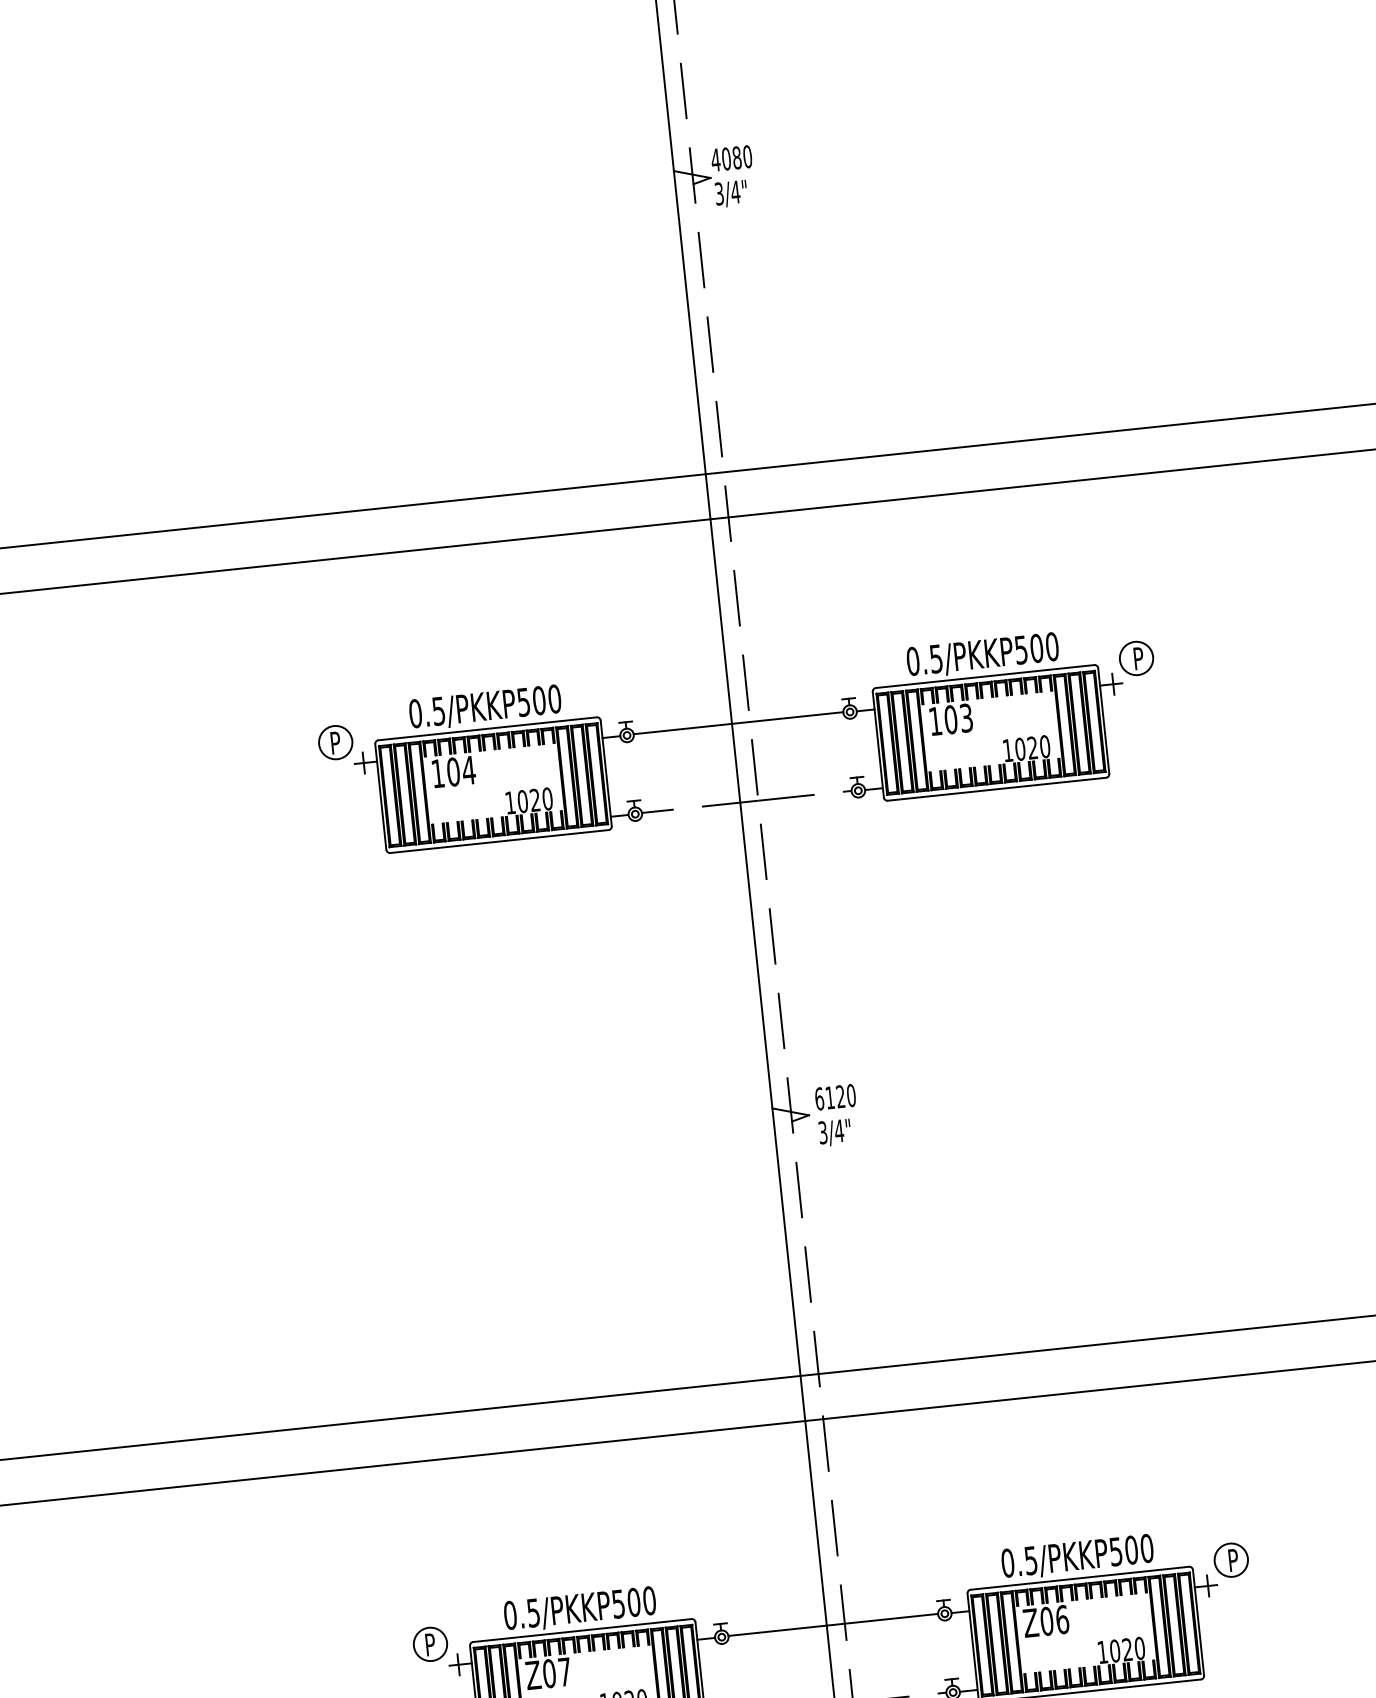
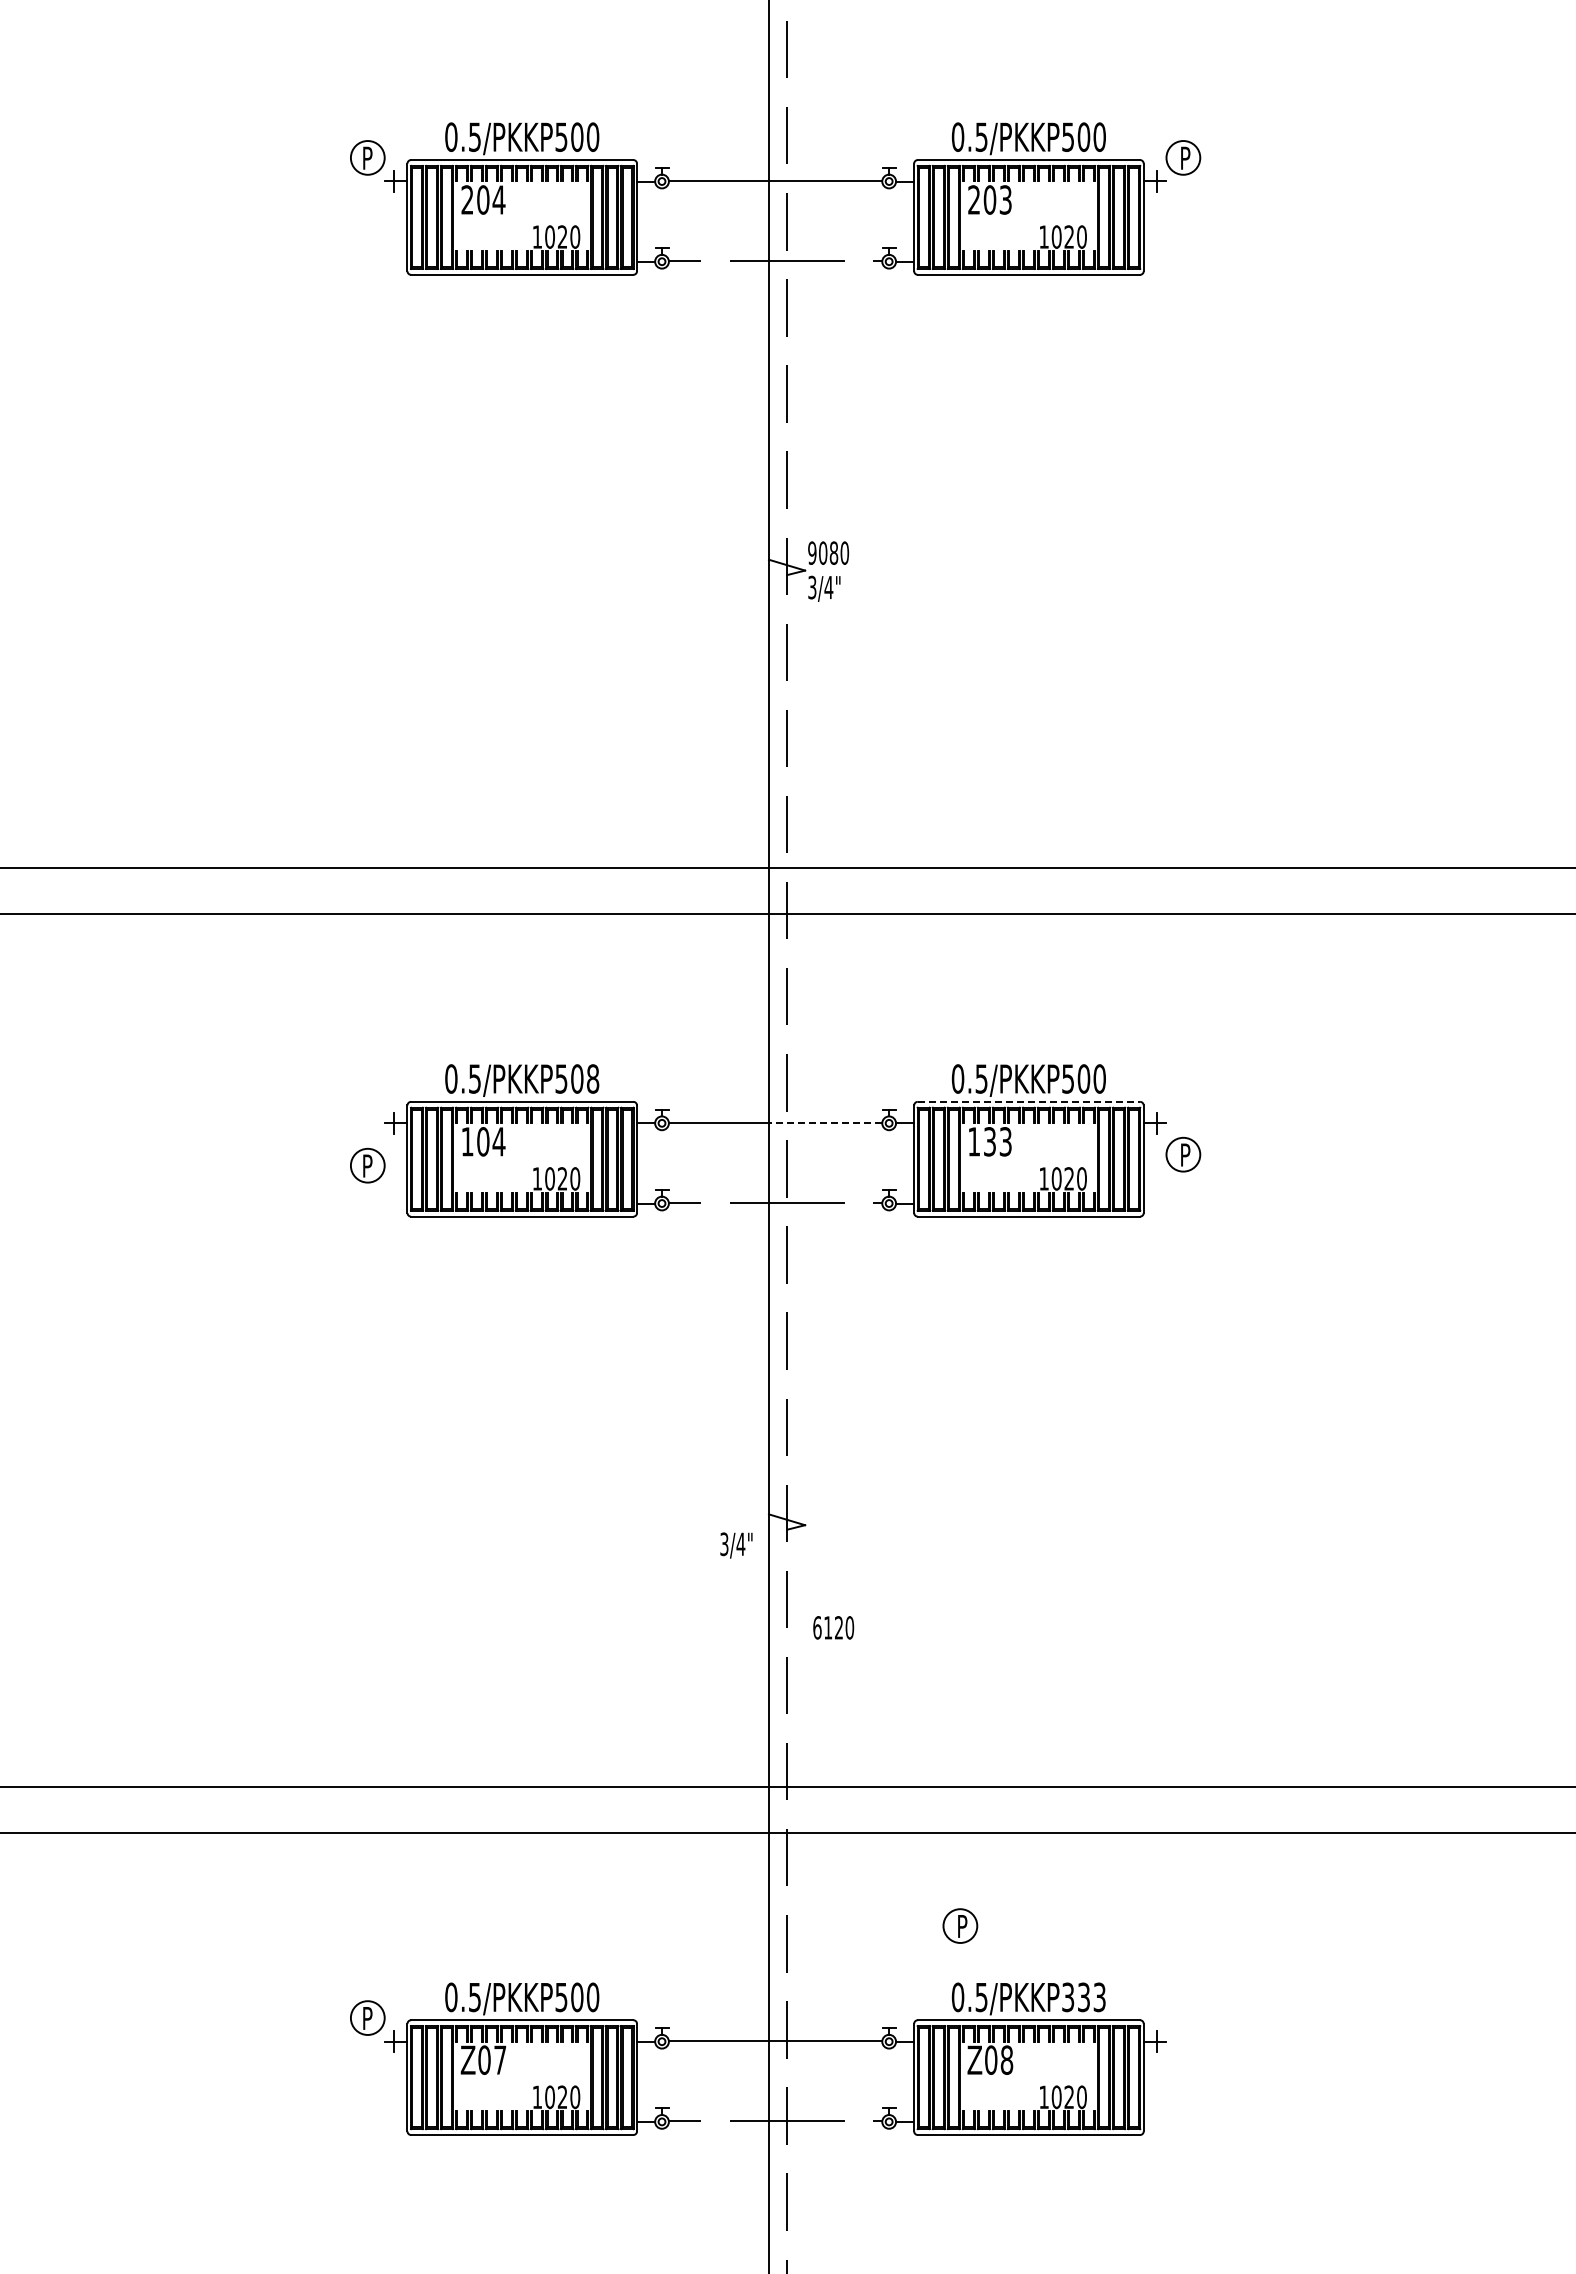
text: (714, 159) -> (811, 552), 4080 -> 9080
part: (1136, 658) -> (1183, 1154), moved
line: (985, 676) -> (1029, 1101), solid -> dashed
text: (554, 699) -> (592, 1079), 0.5/PKKP500 -> 0.5/PKKP508
line: (787, 717) -> (825, 1122), solid -> dashed
text: (950, 719) -> (989, 1141), 103 -> 133
part: (335, 742) -> (367, 1165), moved
text: (835, 1096) -> (833, 1627), moved
text: (835, 1132) -> (736, 1545), moved
text: (1131, 1550) -> (1083, 1997), 0.5/PKKP500 -> 0.5/PKKP333
part: (1231, 1559) -> (960, 1925), moved
text: (1061, 1619) -> (1006, 2059), Z06 -> Z08

